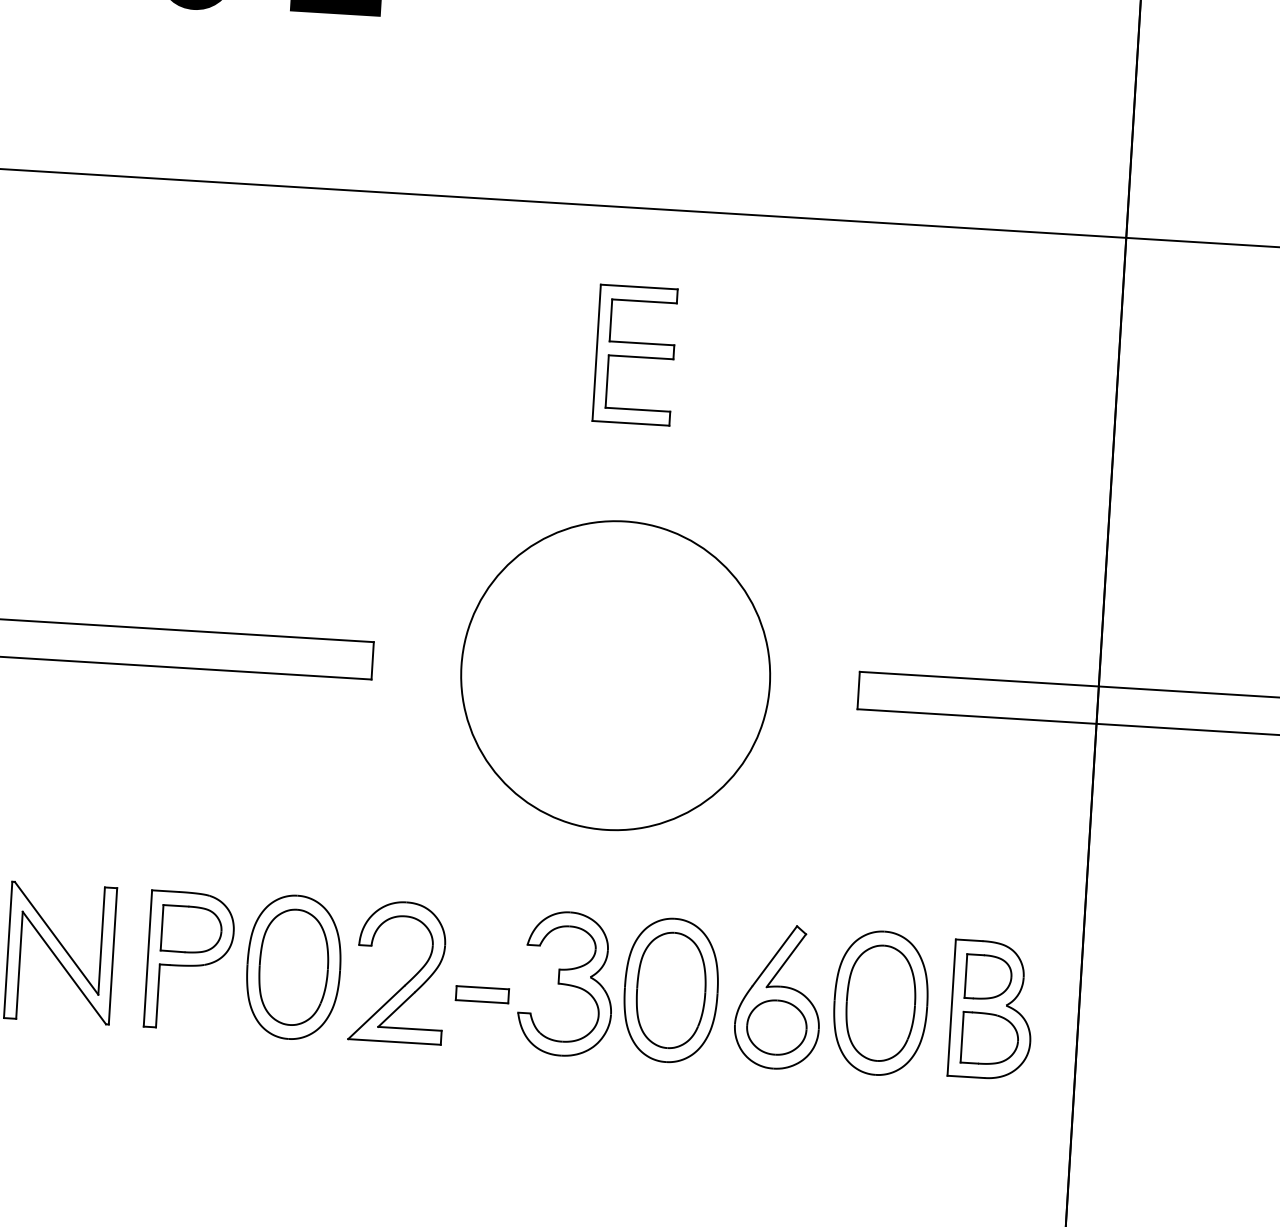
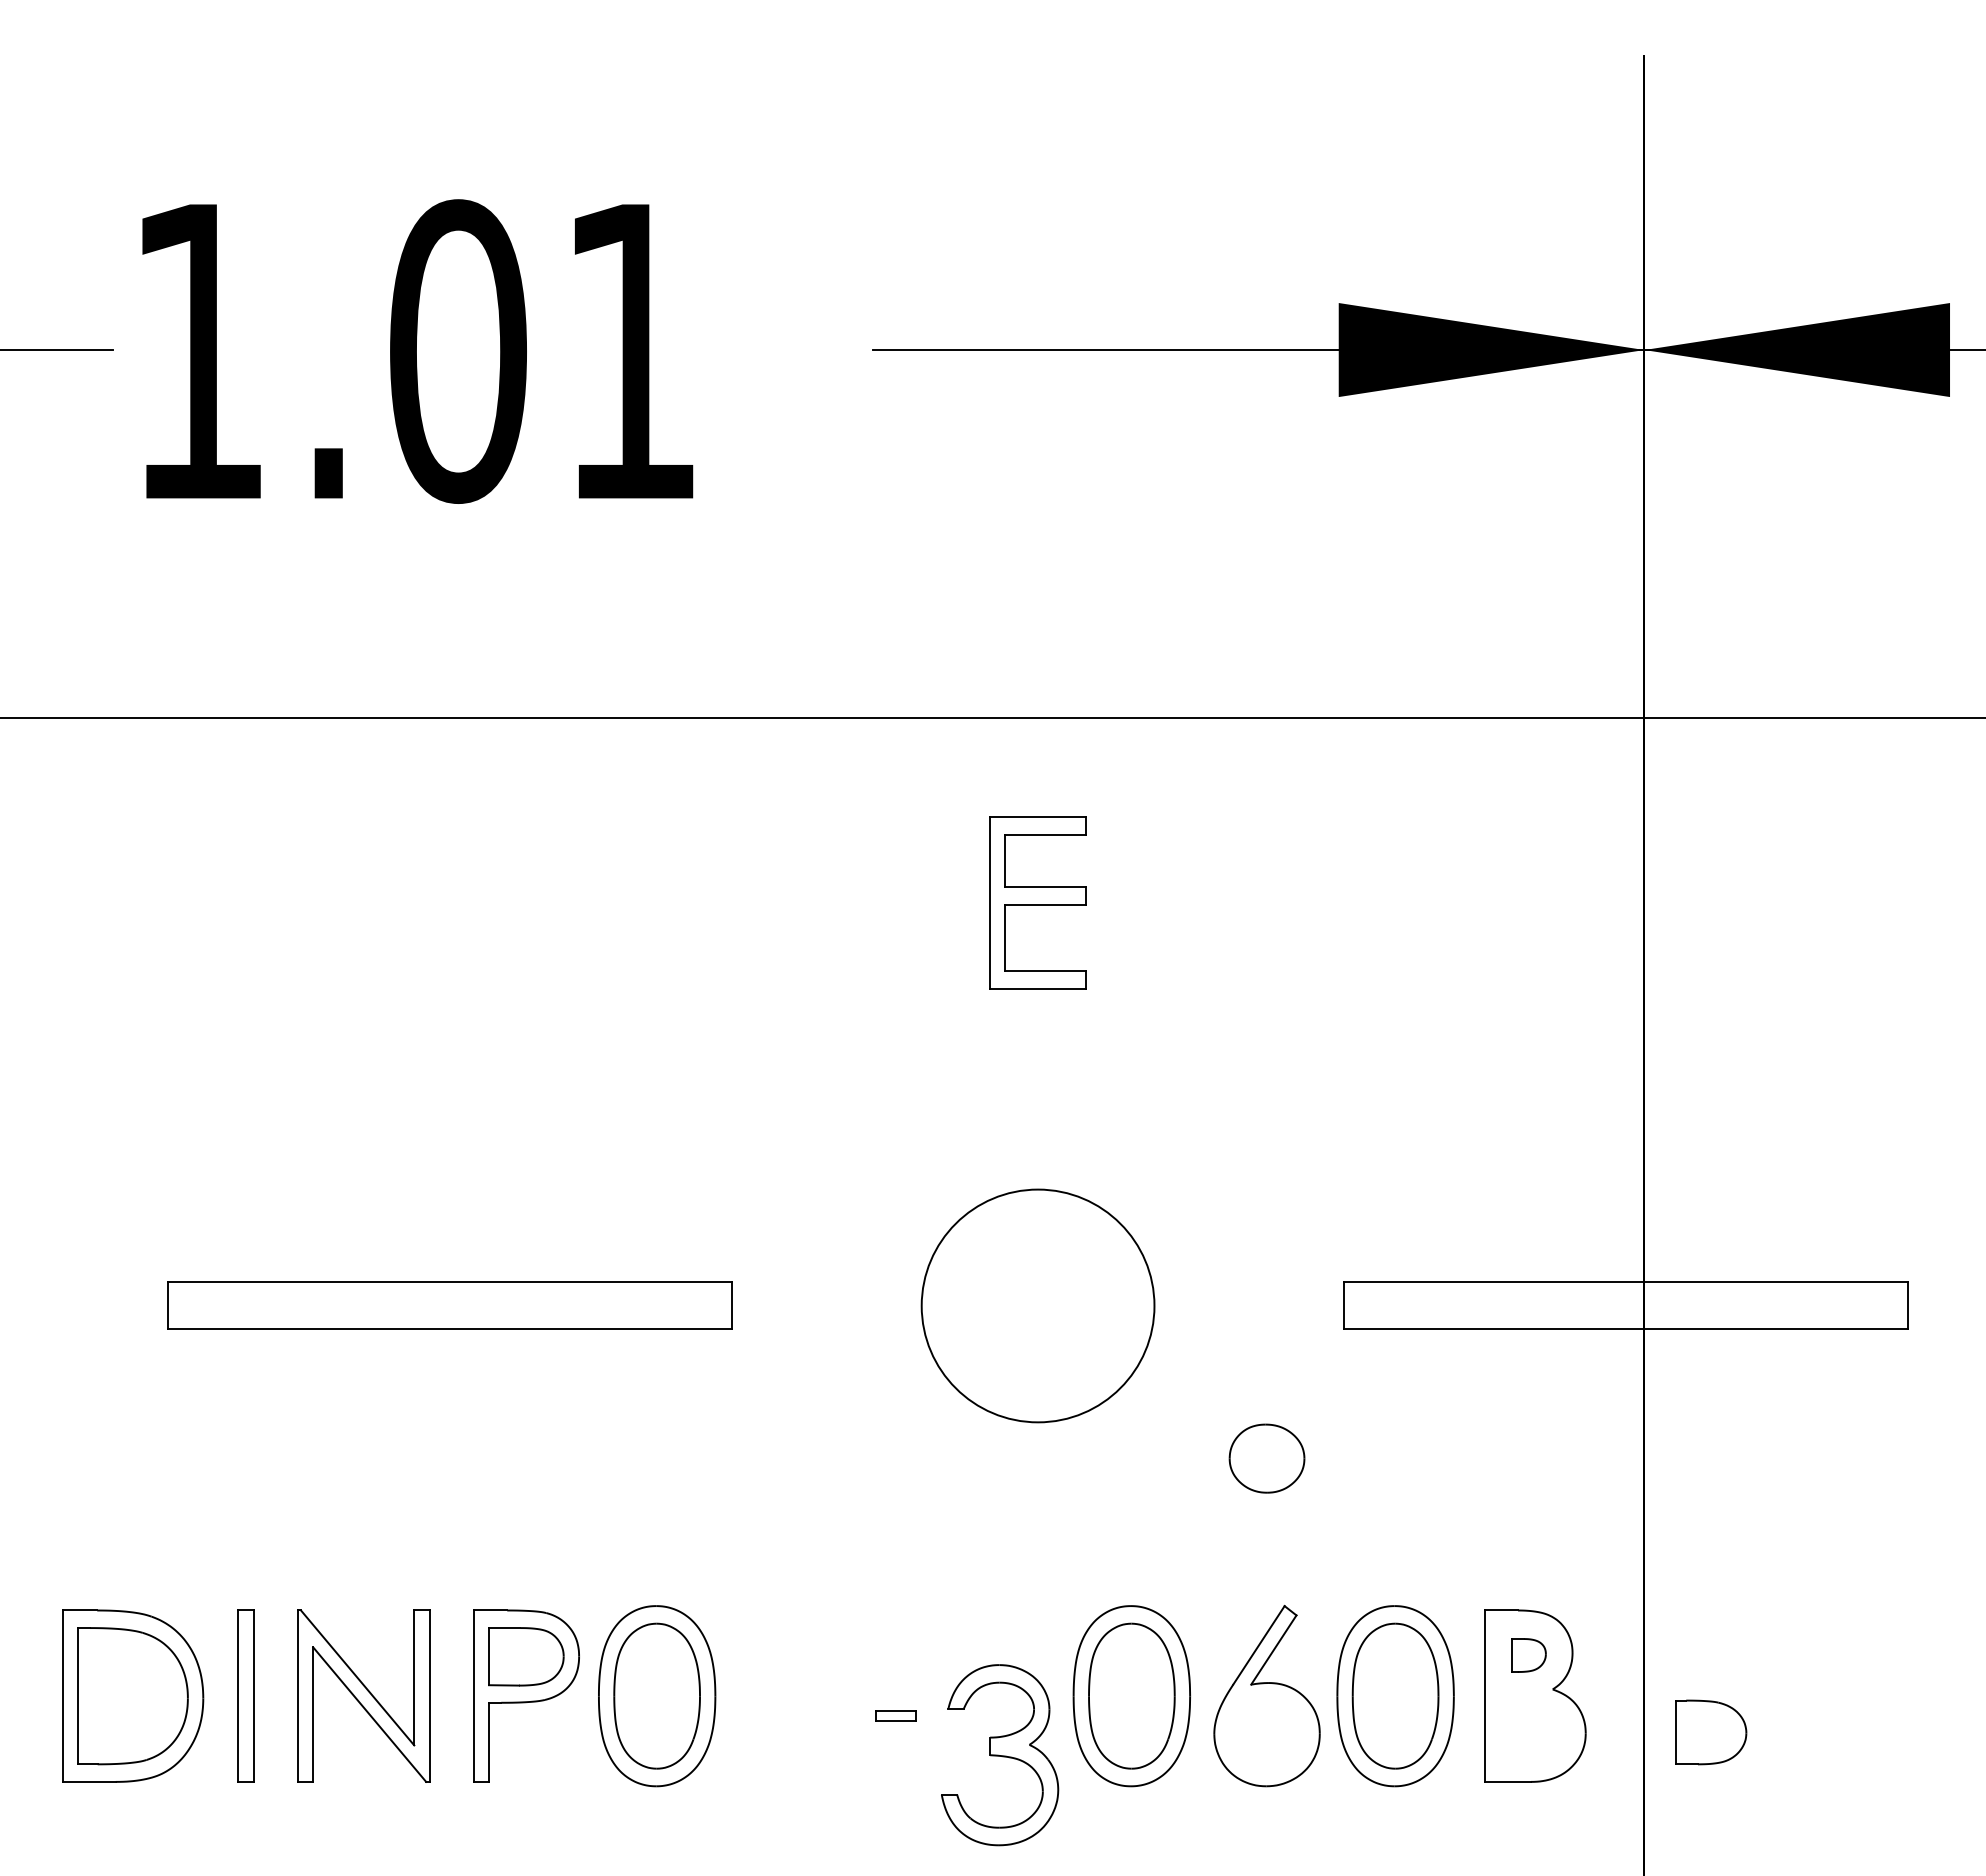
circle: (616, 675) -> (1038, 1305), size x0.6
part: (988, 977) -> (1528, 1655), size x0.6
part: (409, 979) -> (803, 1702), removed
part: (566, 984) -> (1000, 1755), moved
part: (482, 994) -> (895, 1715), size x0.6
part: (776, 1027) -> (1266, 1458), moved
part: (990, 1038) -> (1711, 1732), moved

